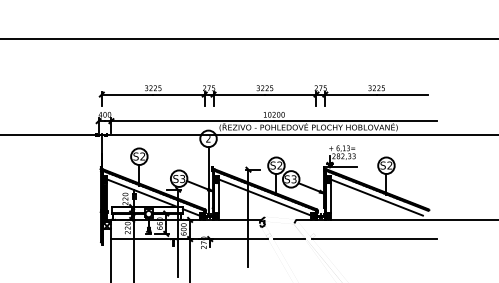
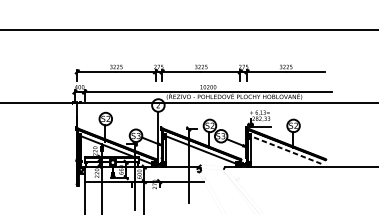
line: (376, 197) -> (286, 150), solid -> dashed
line: (288, 239) -> (219, 181), removed
line: (374, 239) -> (284, 181), removed

